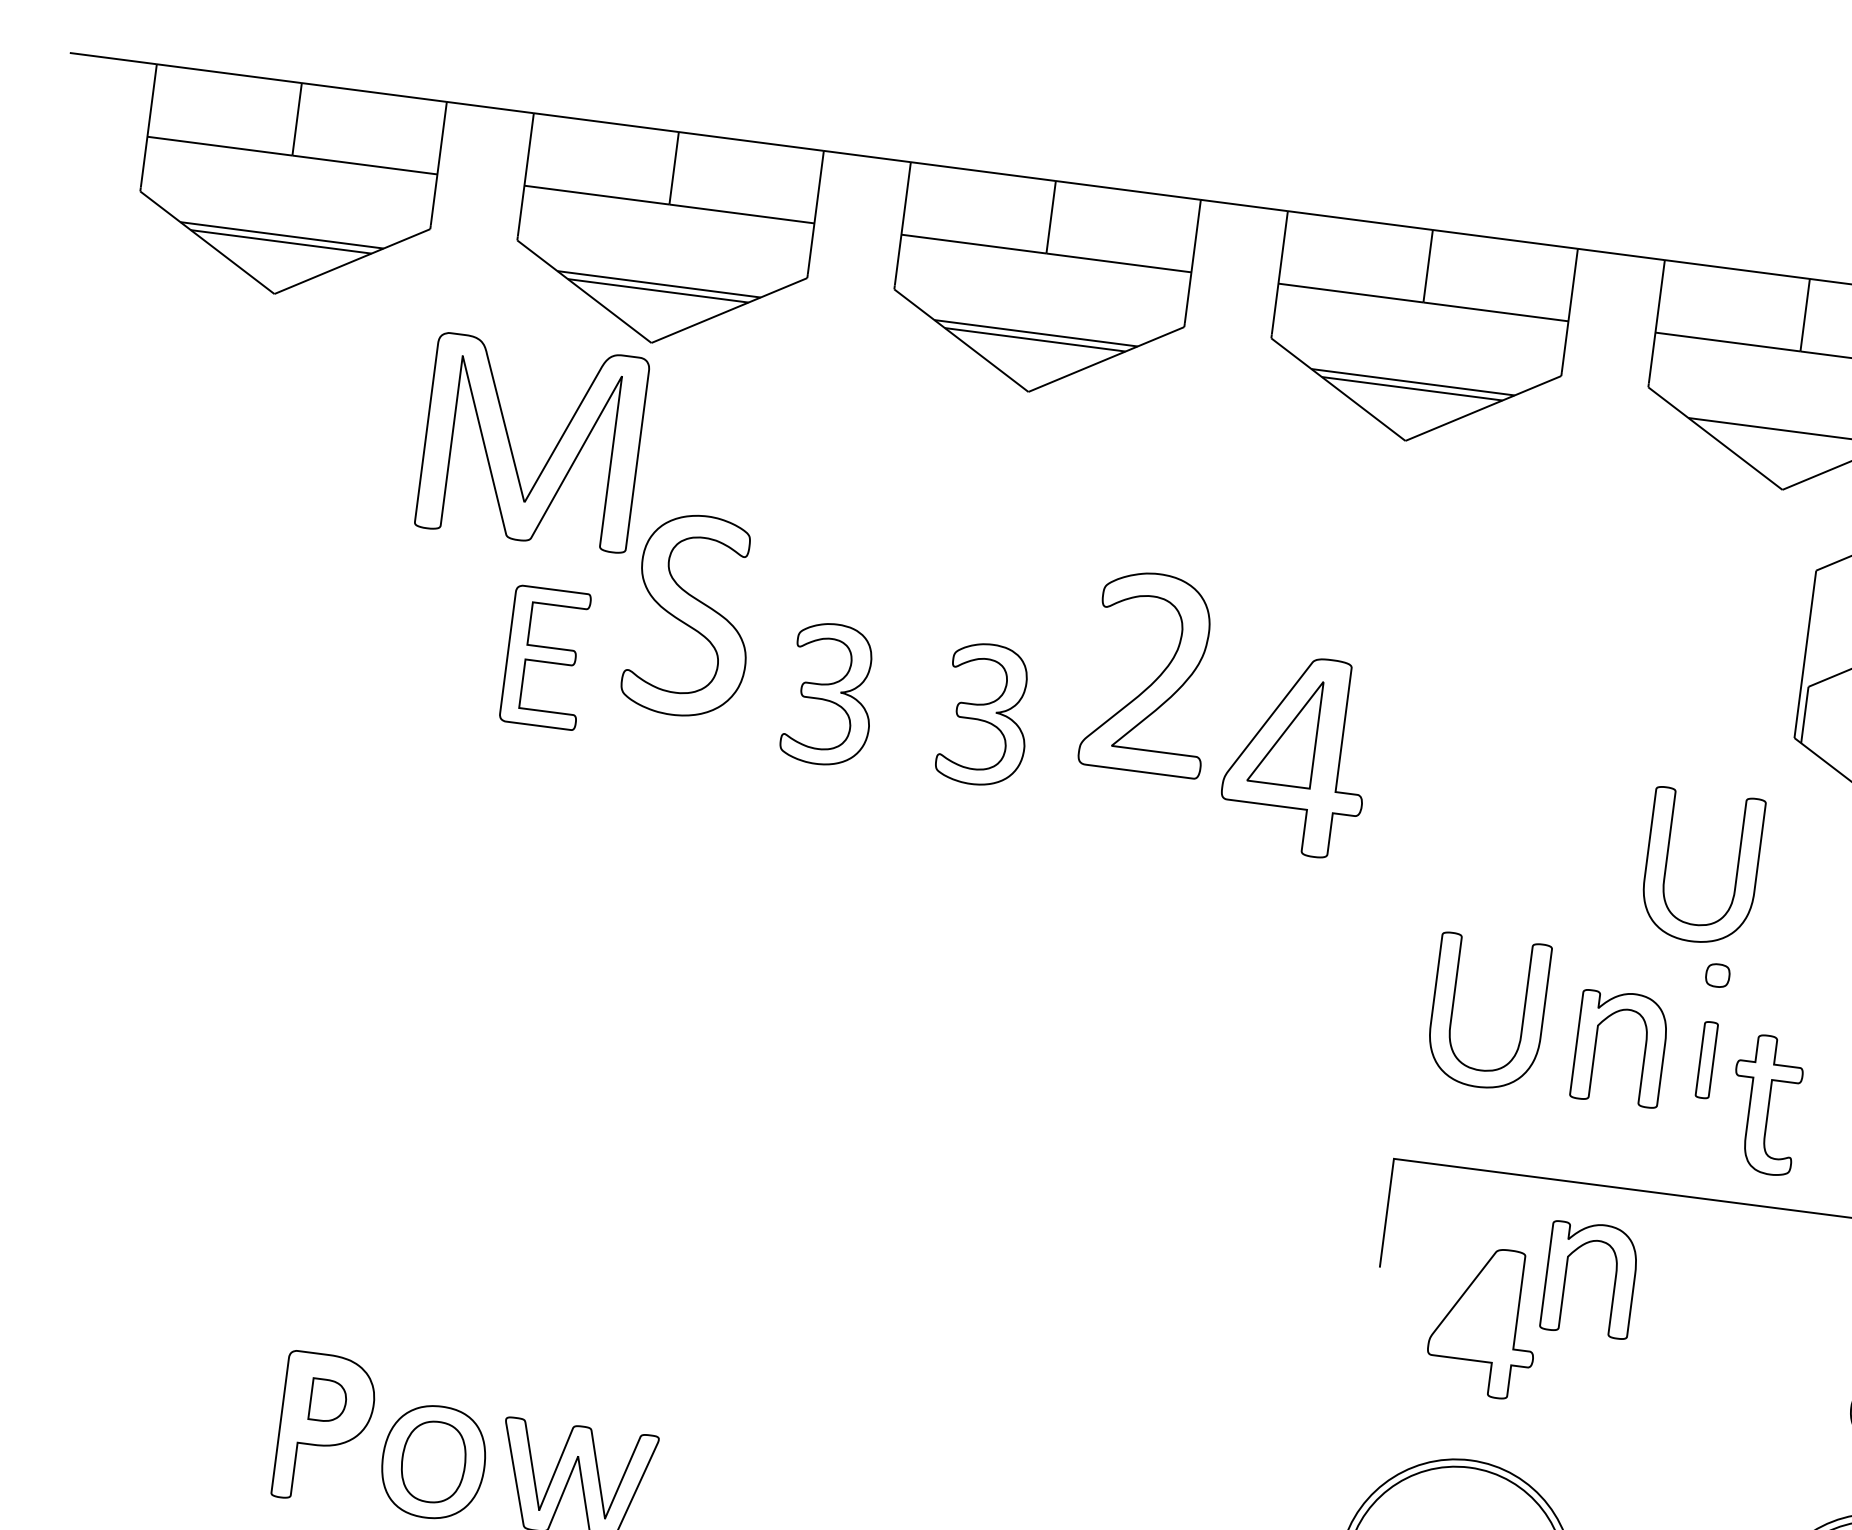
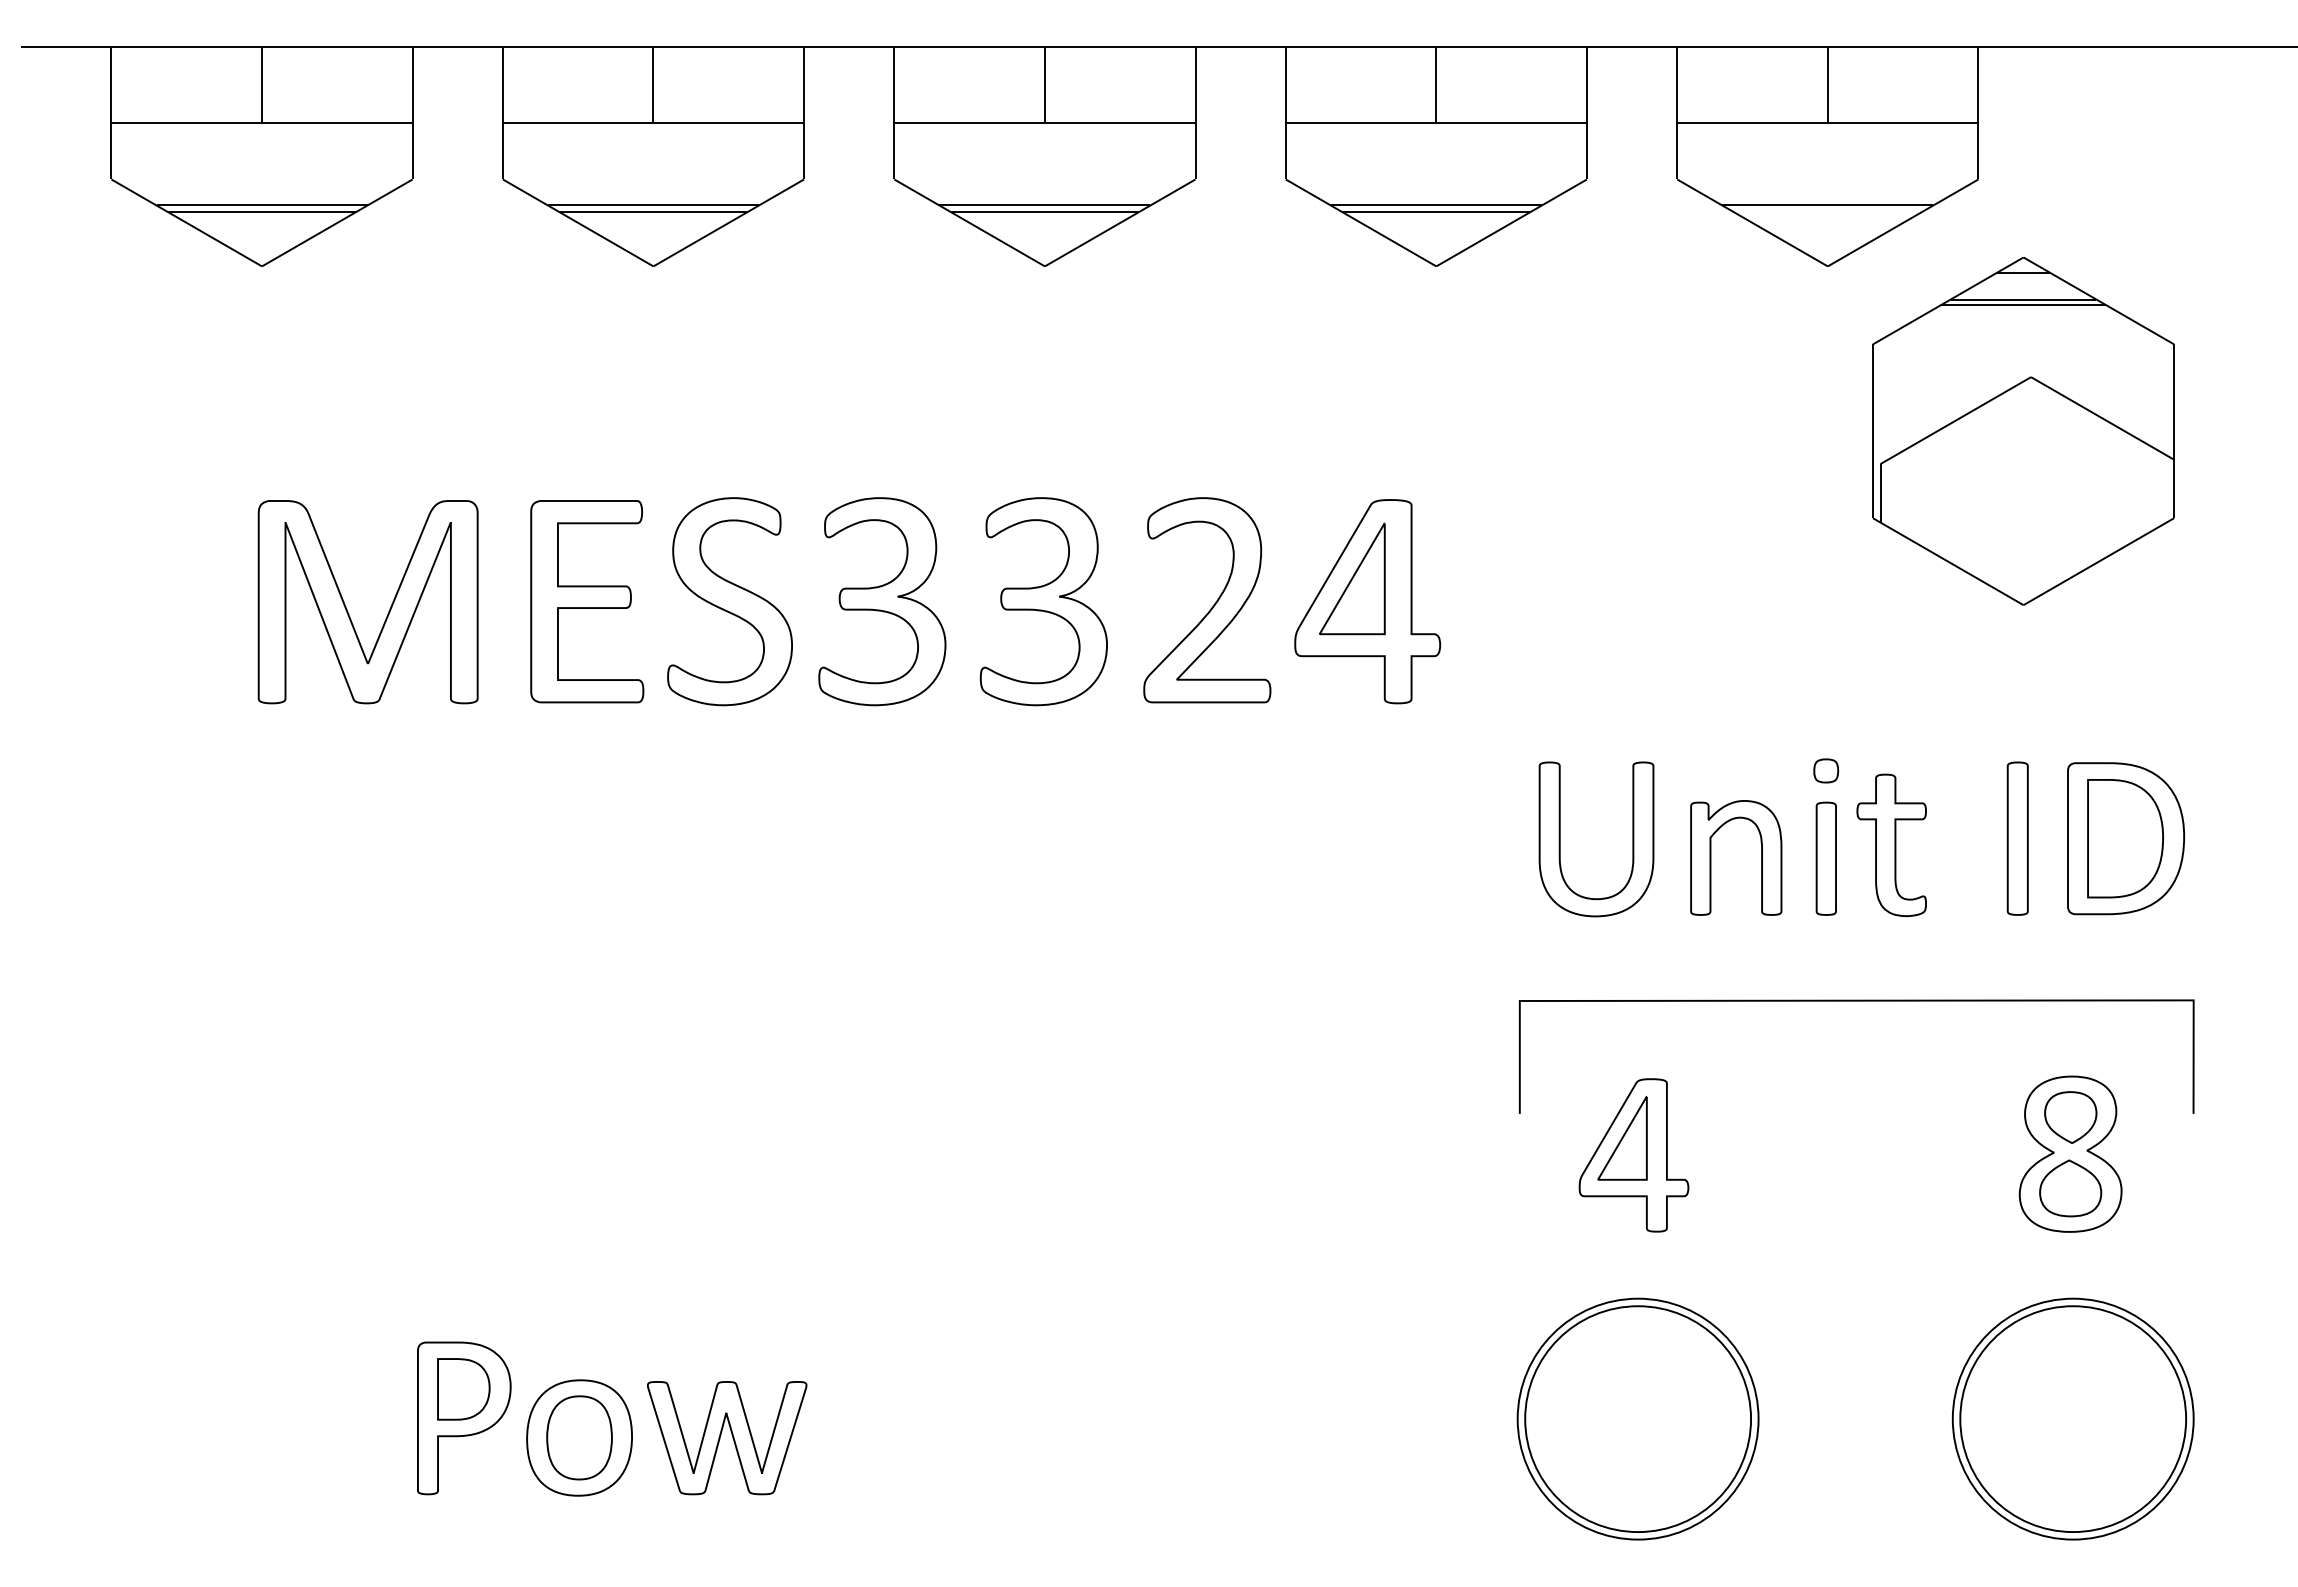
part: (512, 449) -> (348, 611), moved
part: (690, 615) -> (729, 601), moved
part: (545, 657) -> (587, 601), size x1.43
part: (1156, 677) -> (1213, 604), moved
part: (830, 694) -> (882, 601), size x1.43
part: (985, 714) -> (1043, 601), size x1.43
part: (1667, 862) -> (1759, 662), removed
part: (1706, 1059) -> (1825, 858), size x1.43
part: (1765, 1103) -> (1891, 844), moved
part: (1566, 1275) -> (1711, 1097), removed
part: (1475, 1304) -> (1622, 1138), added
part: (327, 1400) -> (463, 1389), size x1.43

